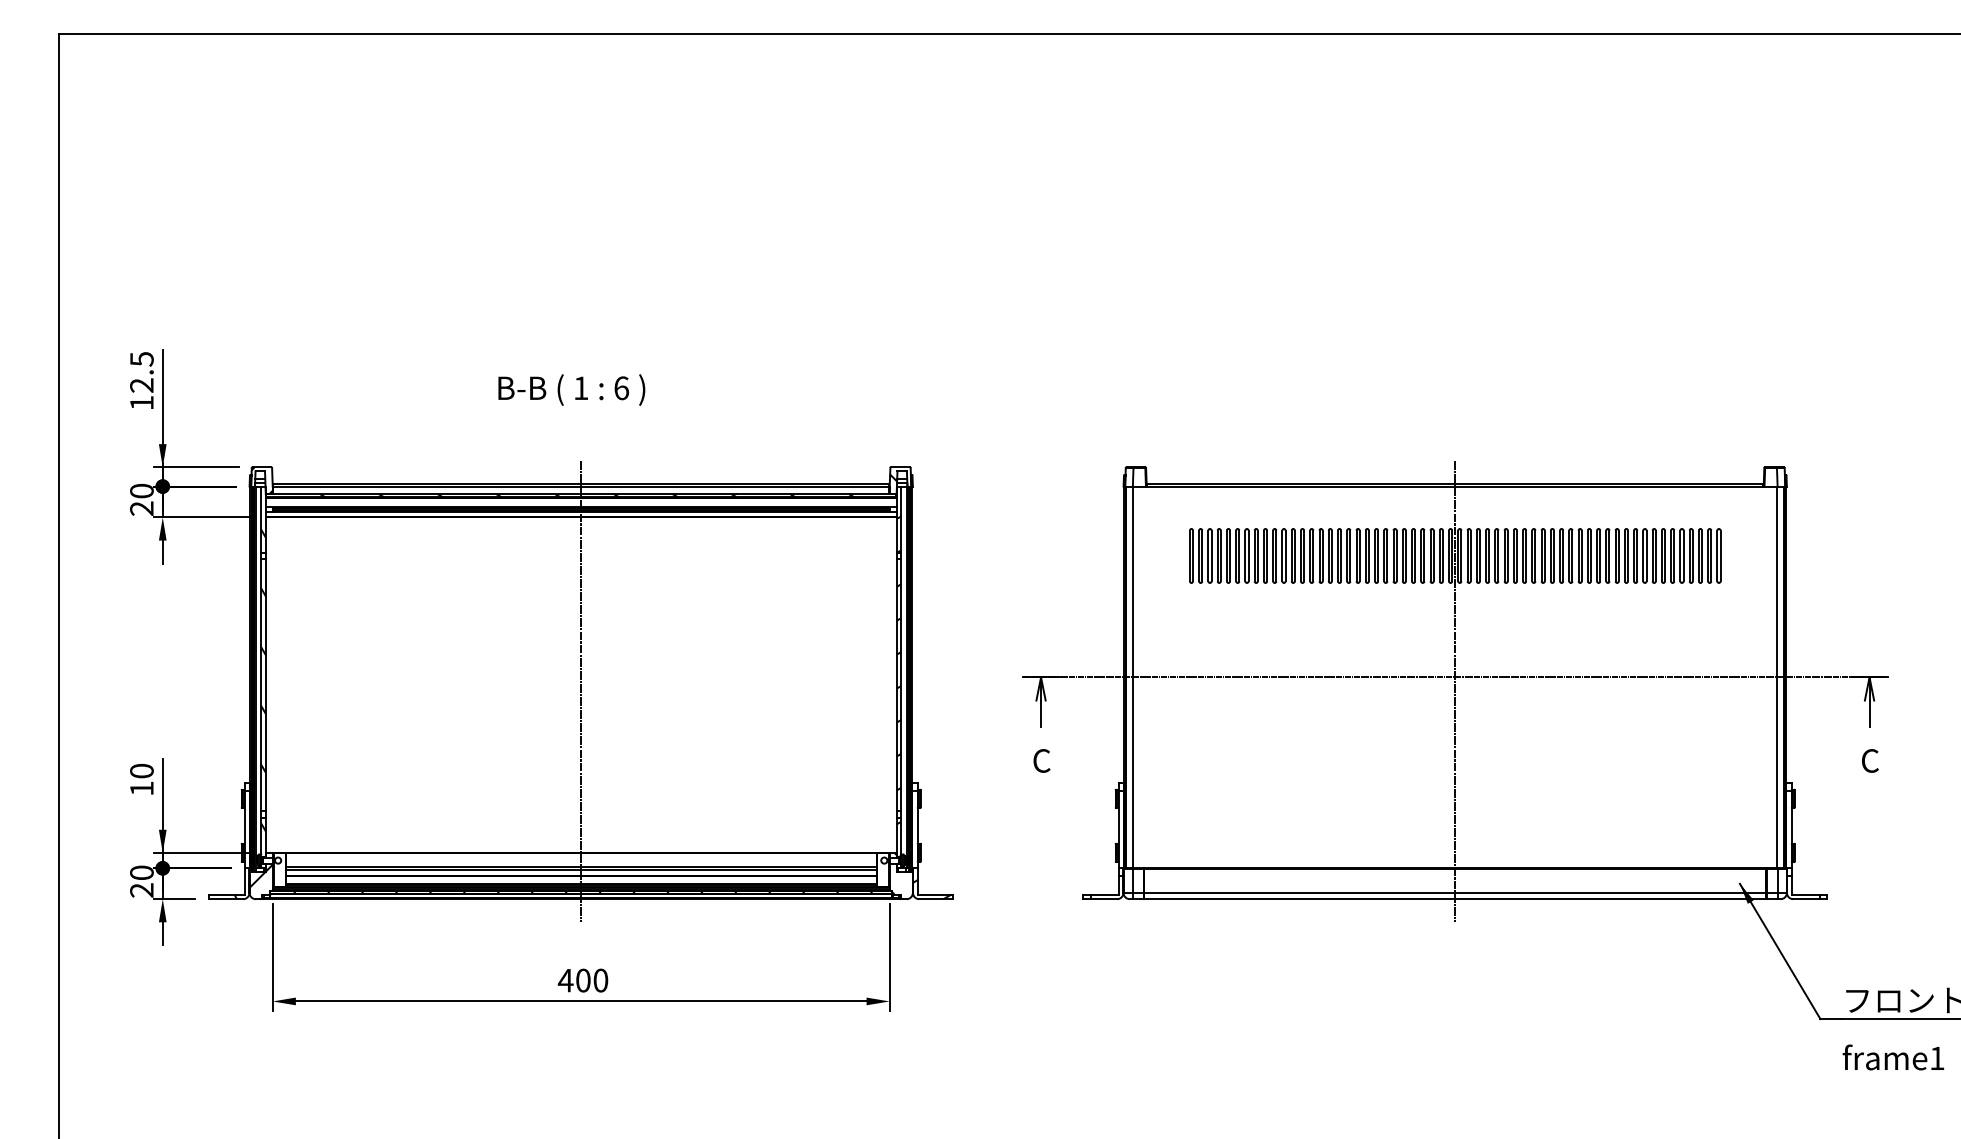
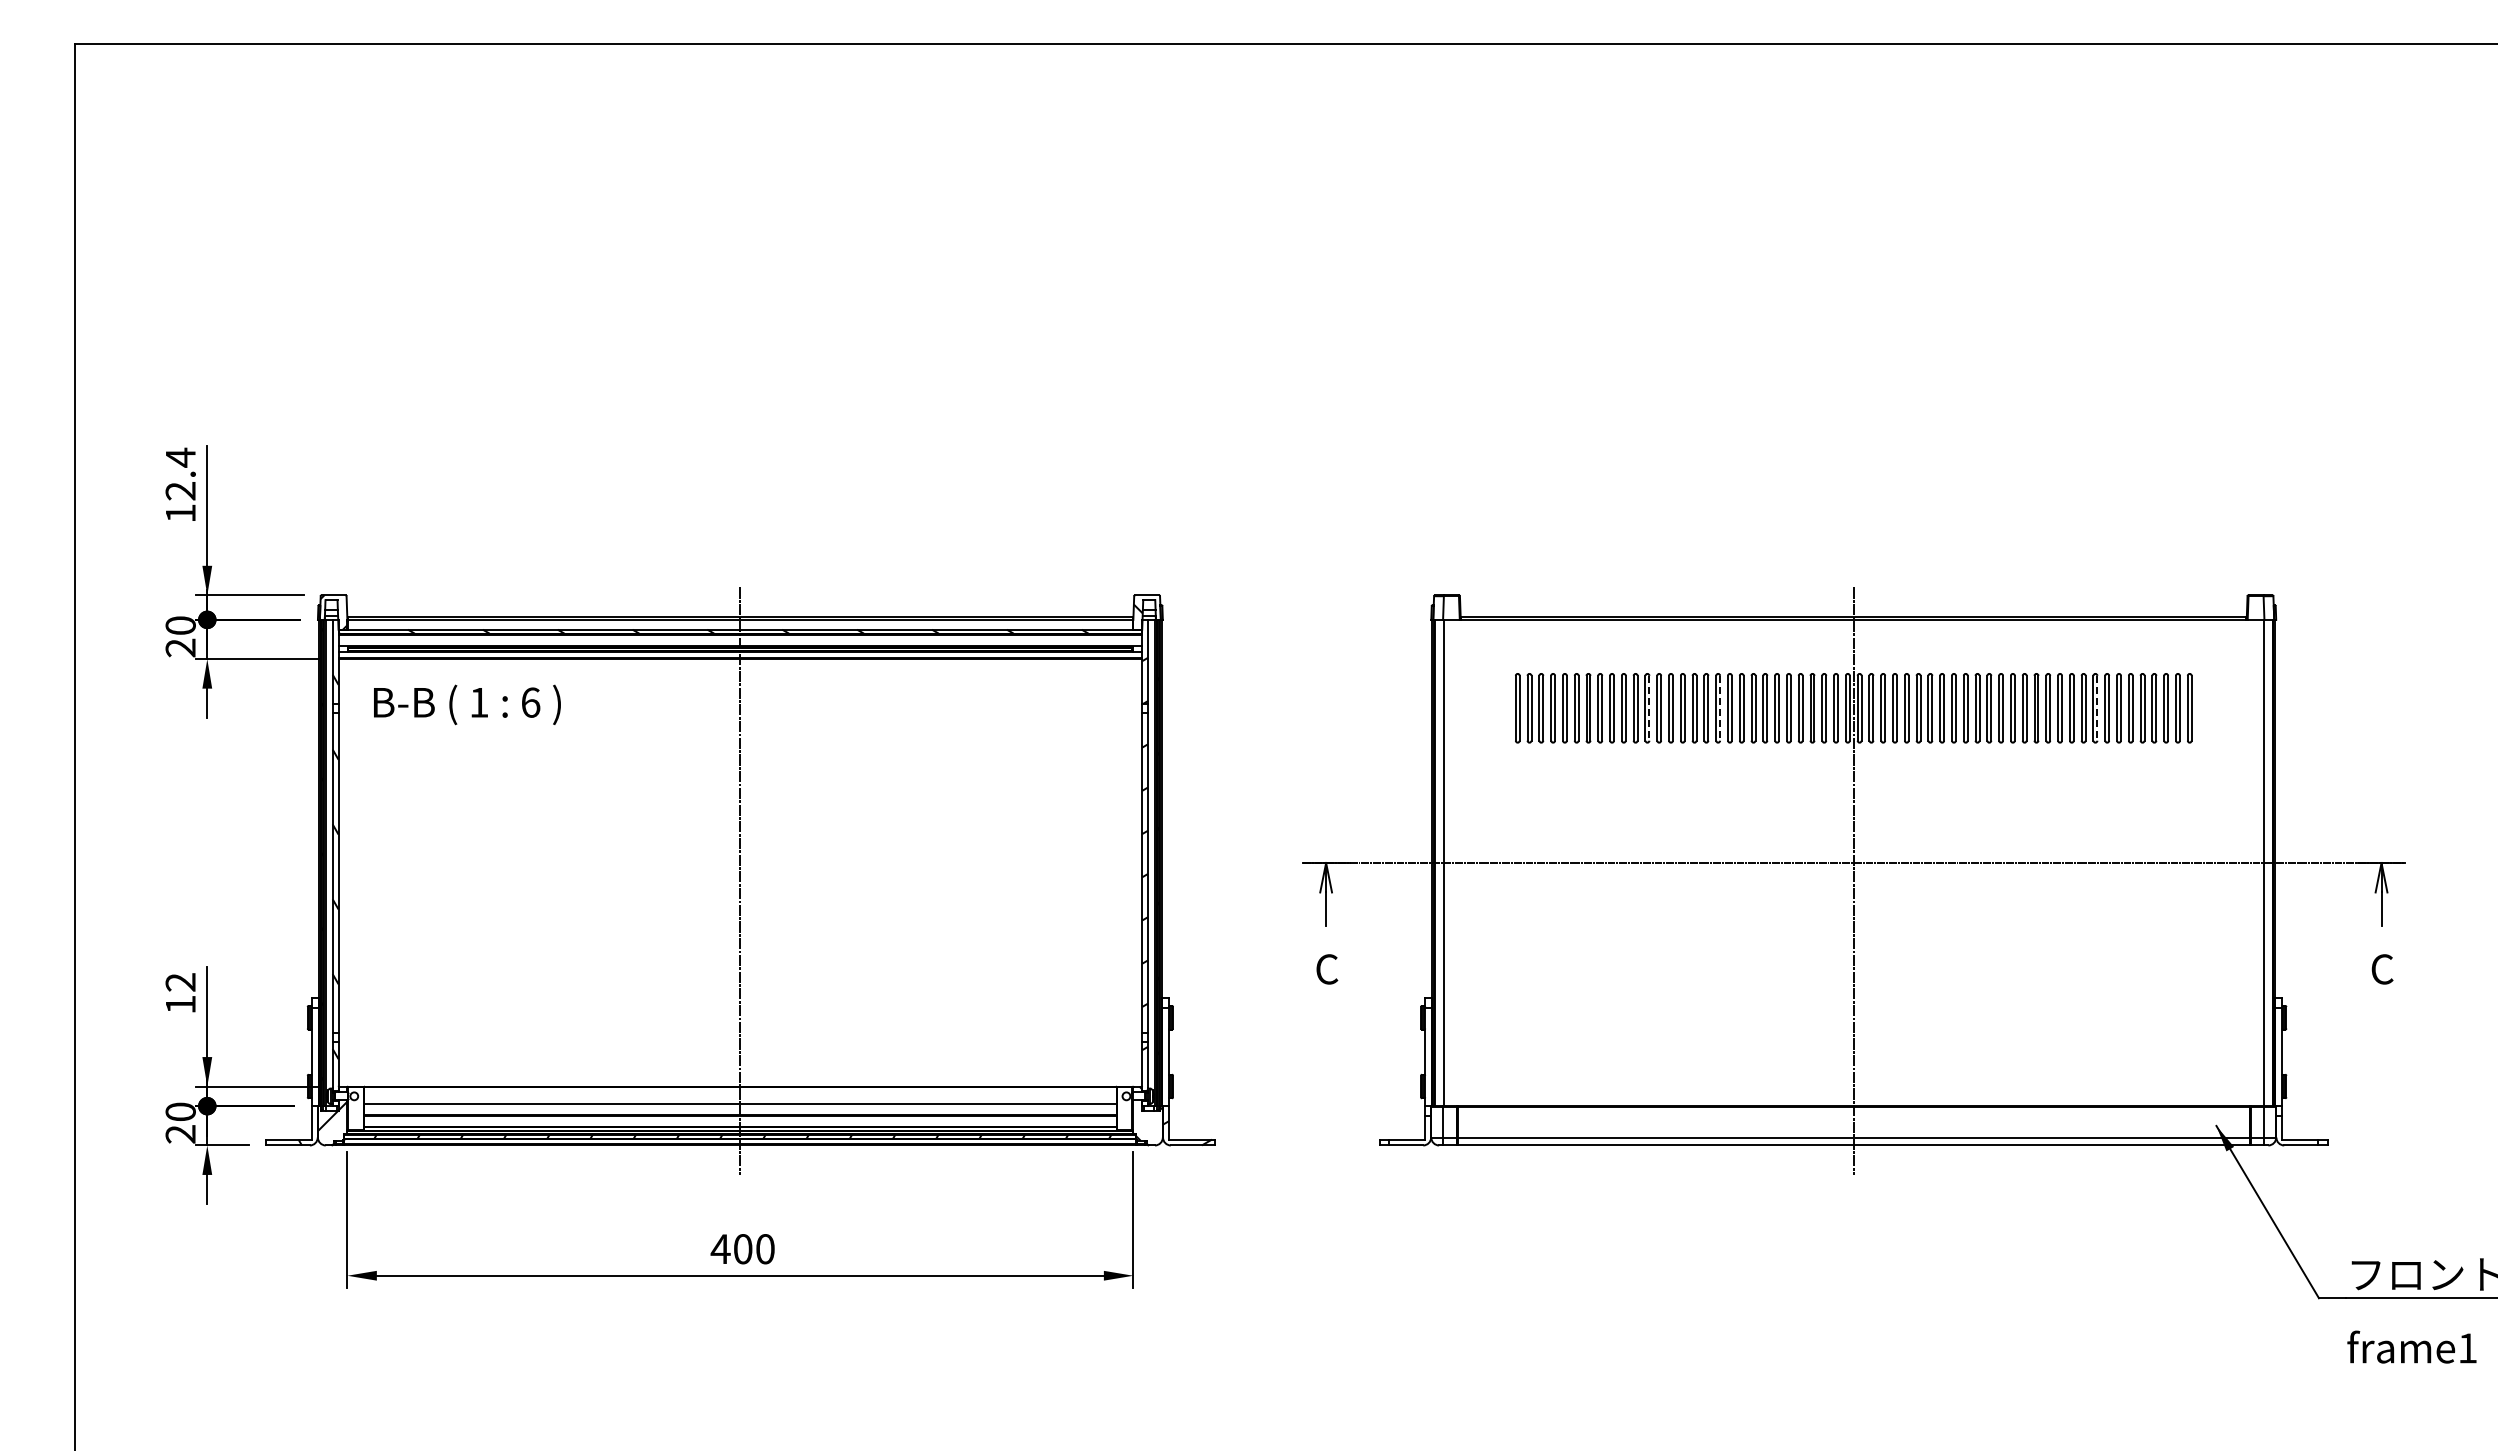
text: (141, 359) -> (180, 457), 12.5 -> 12.4
text: (571, 389) -> (467, 704), moved
line: (1294, 556) -> (1649, 708), solid -> dashed
line: (1350, 556) -> (1720, 708), solid -> dashed
line: (1646, 556) -> (2097, 708), solid -> dashed
text: (141, 771) -> (180, 982), 10 -> 12
line: (581, 870) -> (740, 1108), removed

